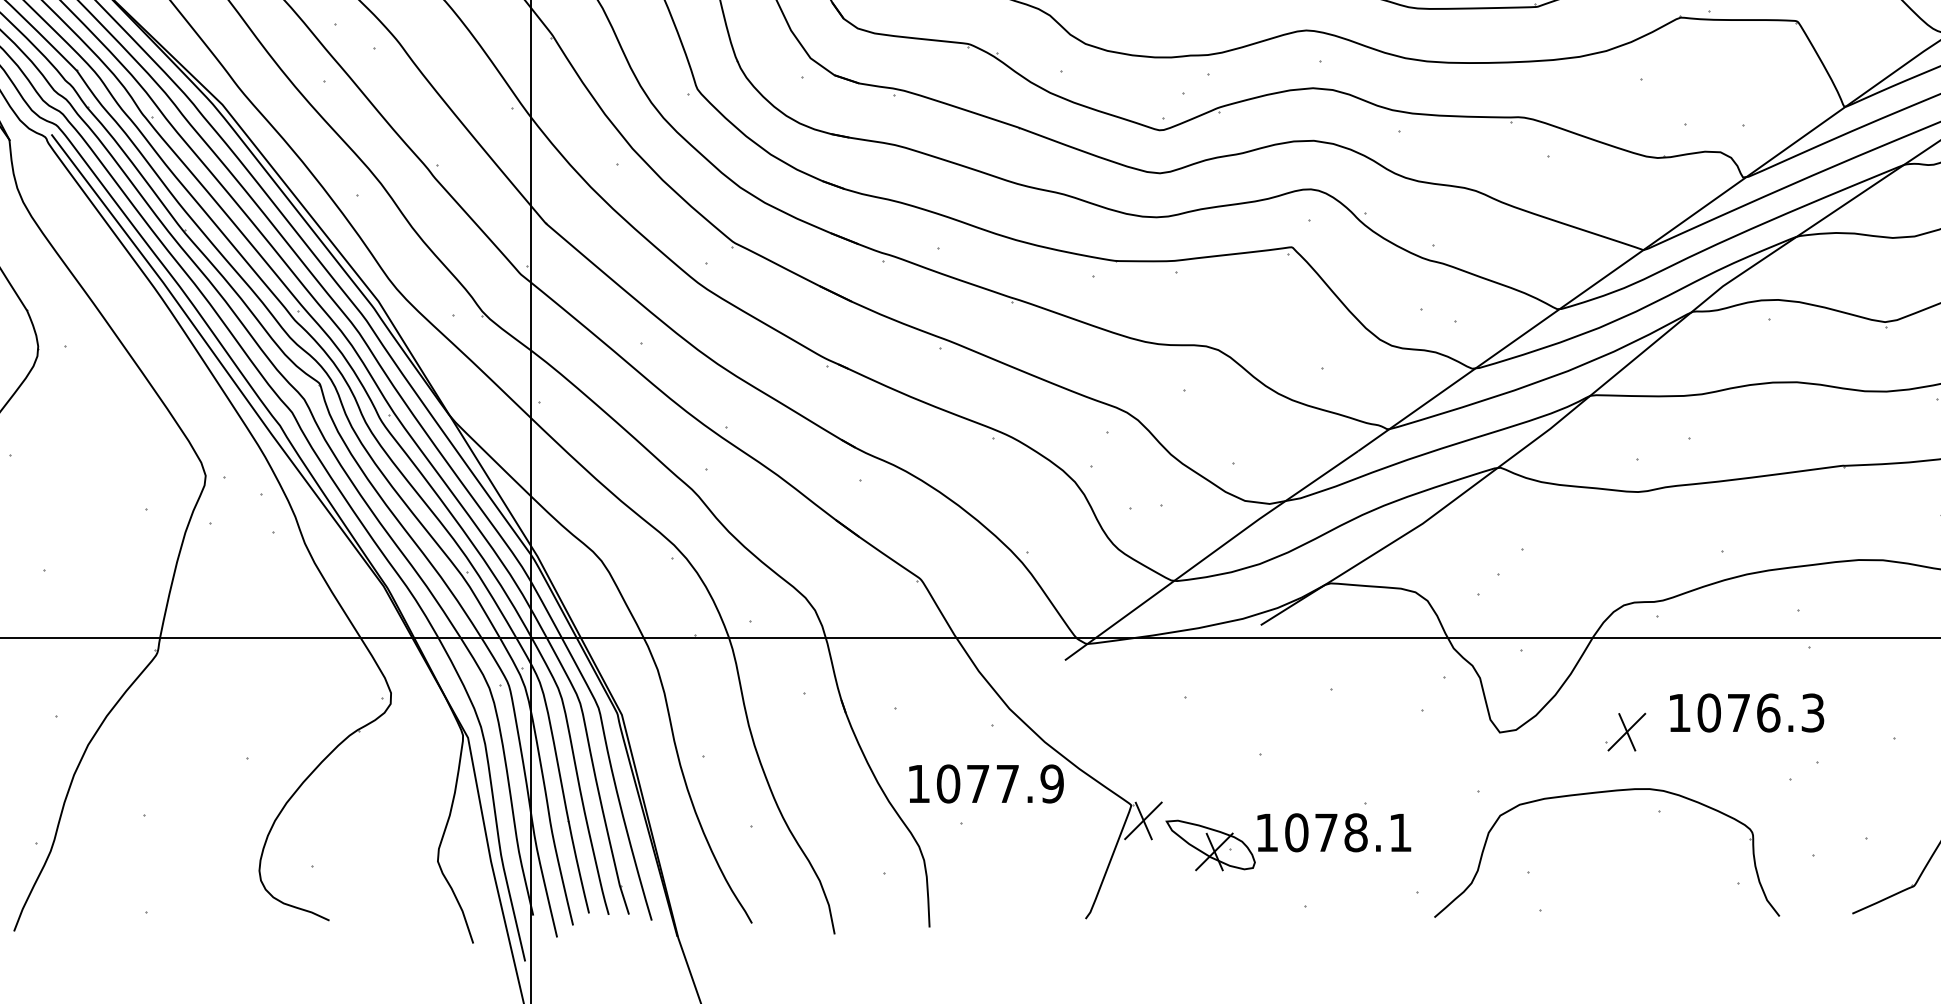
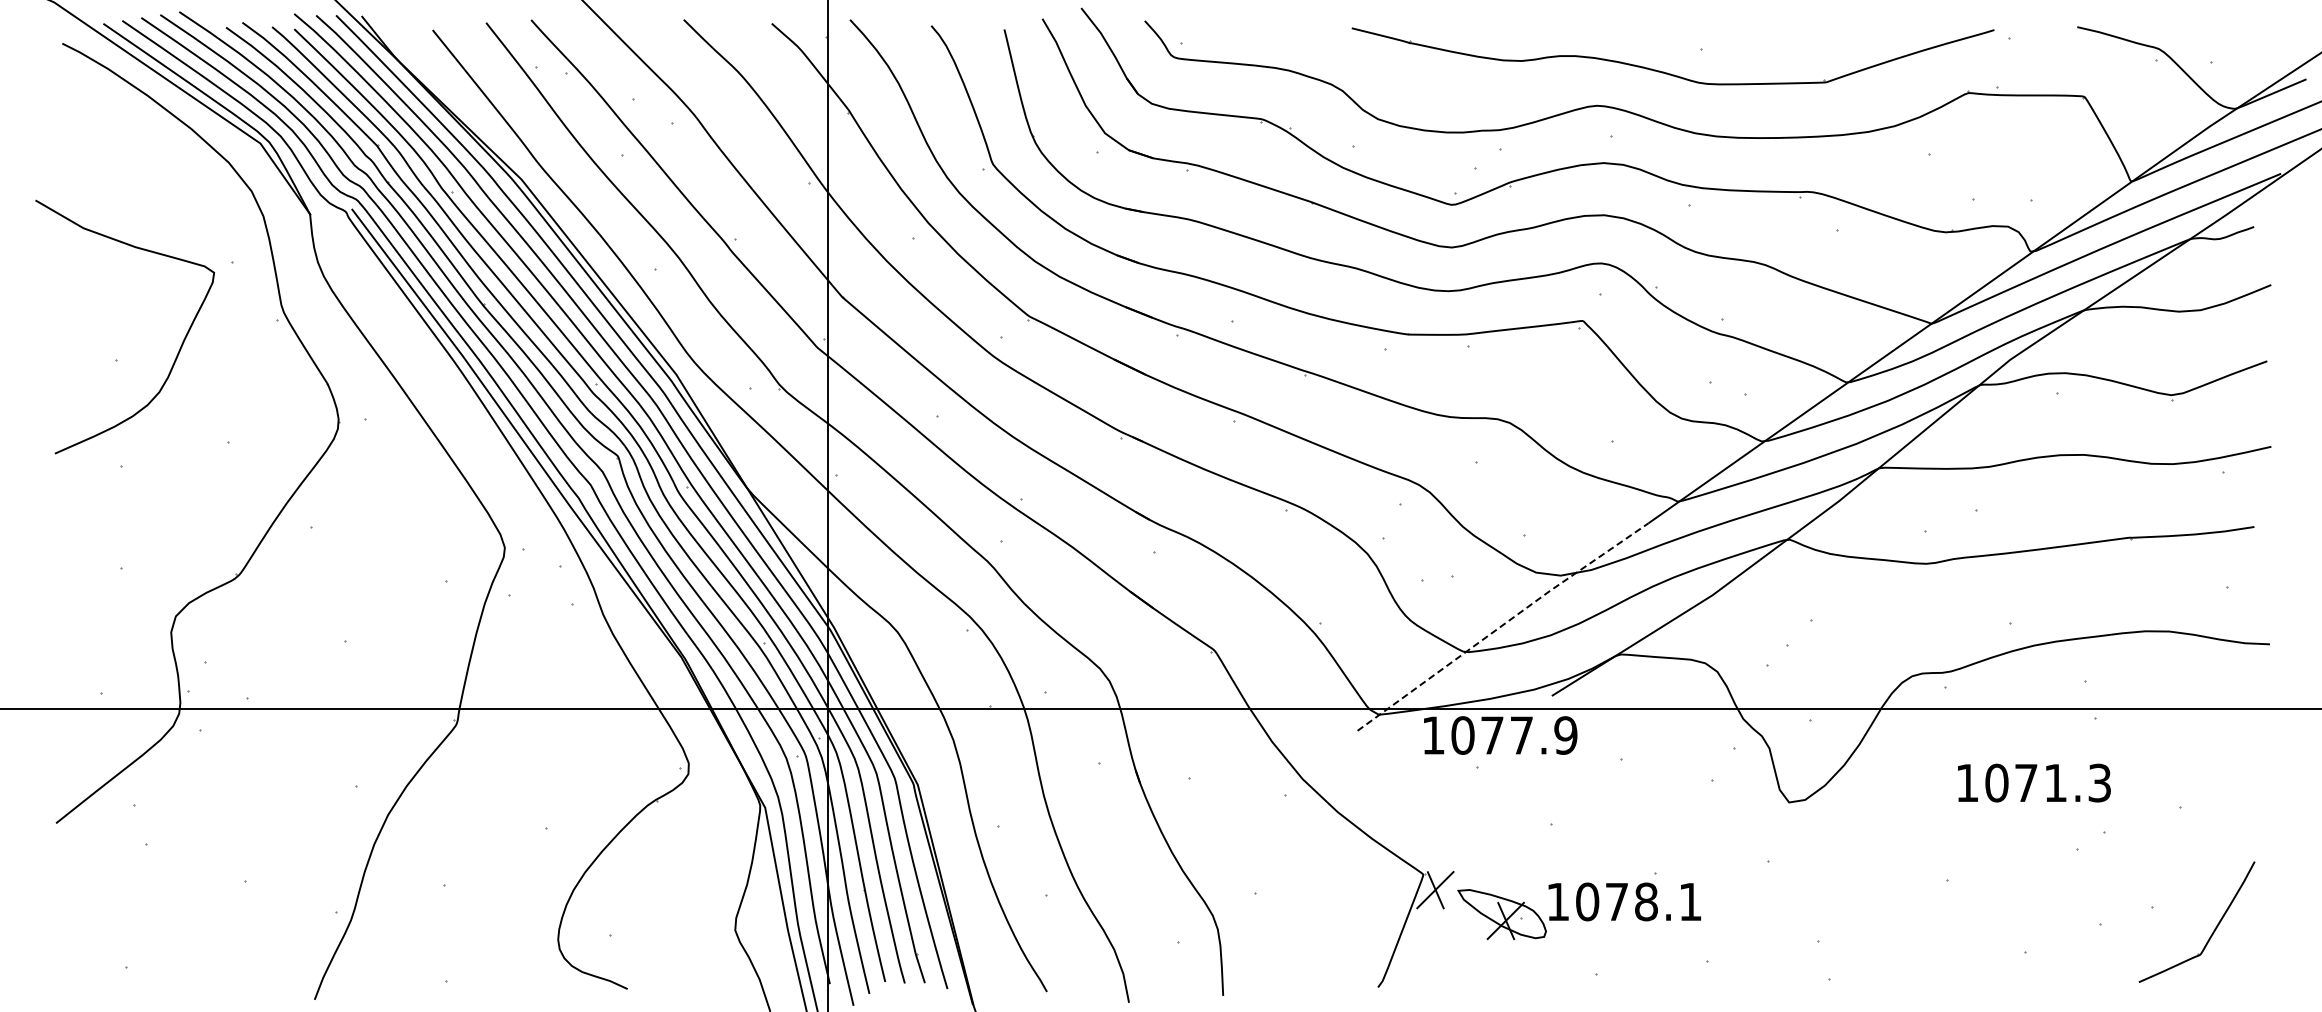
line: (1211, 554) -> (1502, 625), solid -> dashed
text: (1768, 712) -> (2055, 782), 1076.3 -> 1071.3
part: (1626, 731) -> (1914, 801), removed
text: (986, 783) -> (1500, 735), moved
part: (1605, 793) -> (1893, 862), removed

